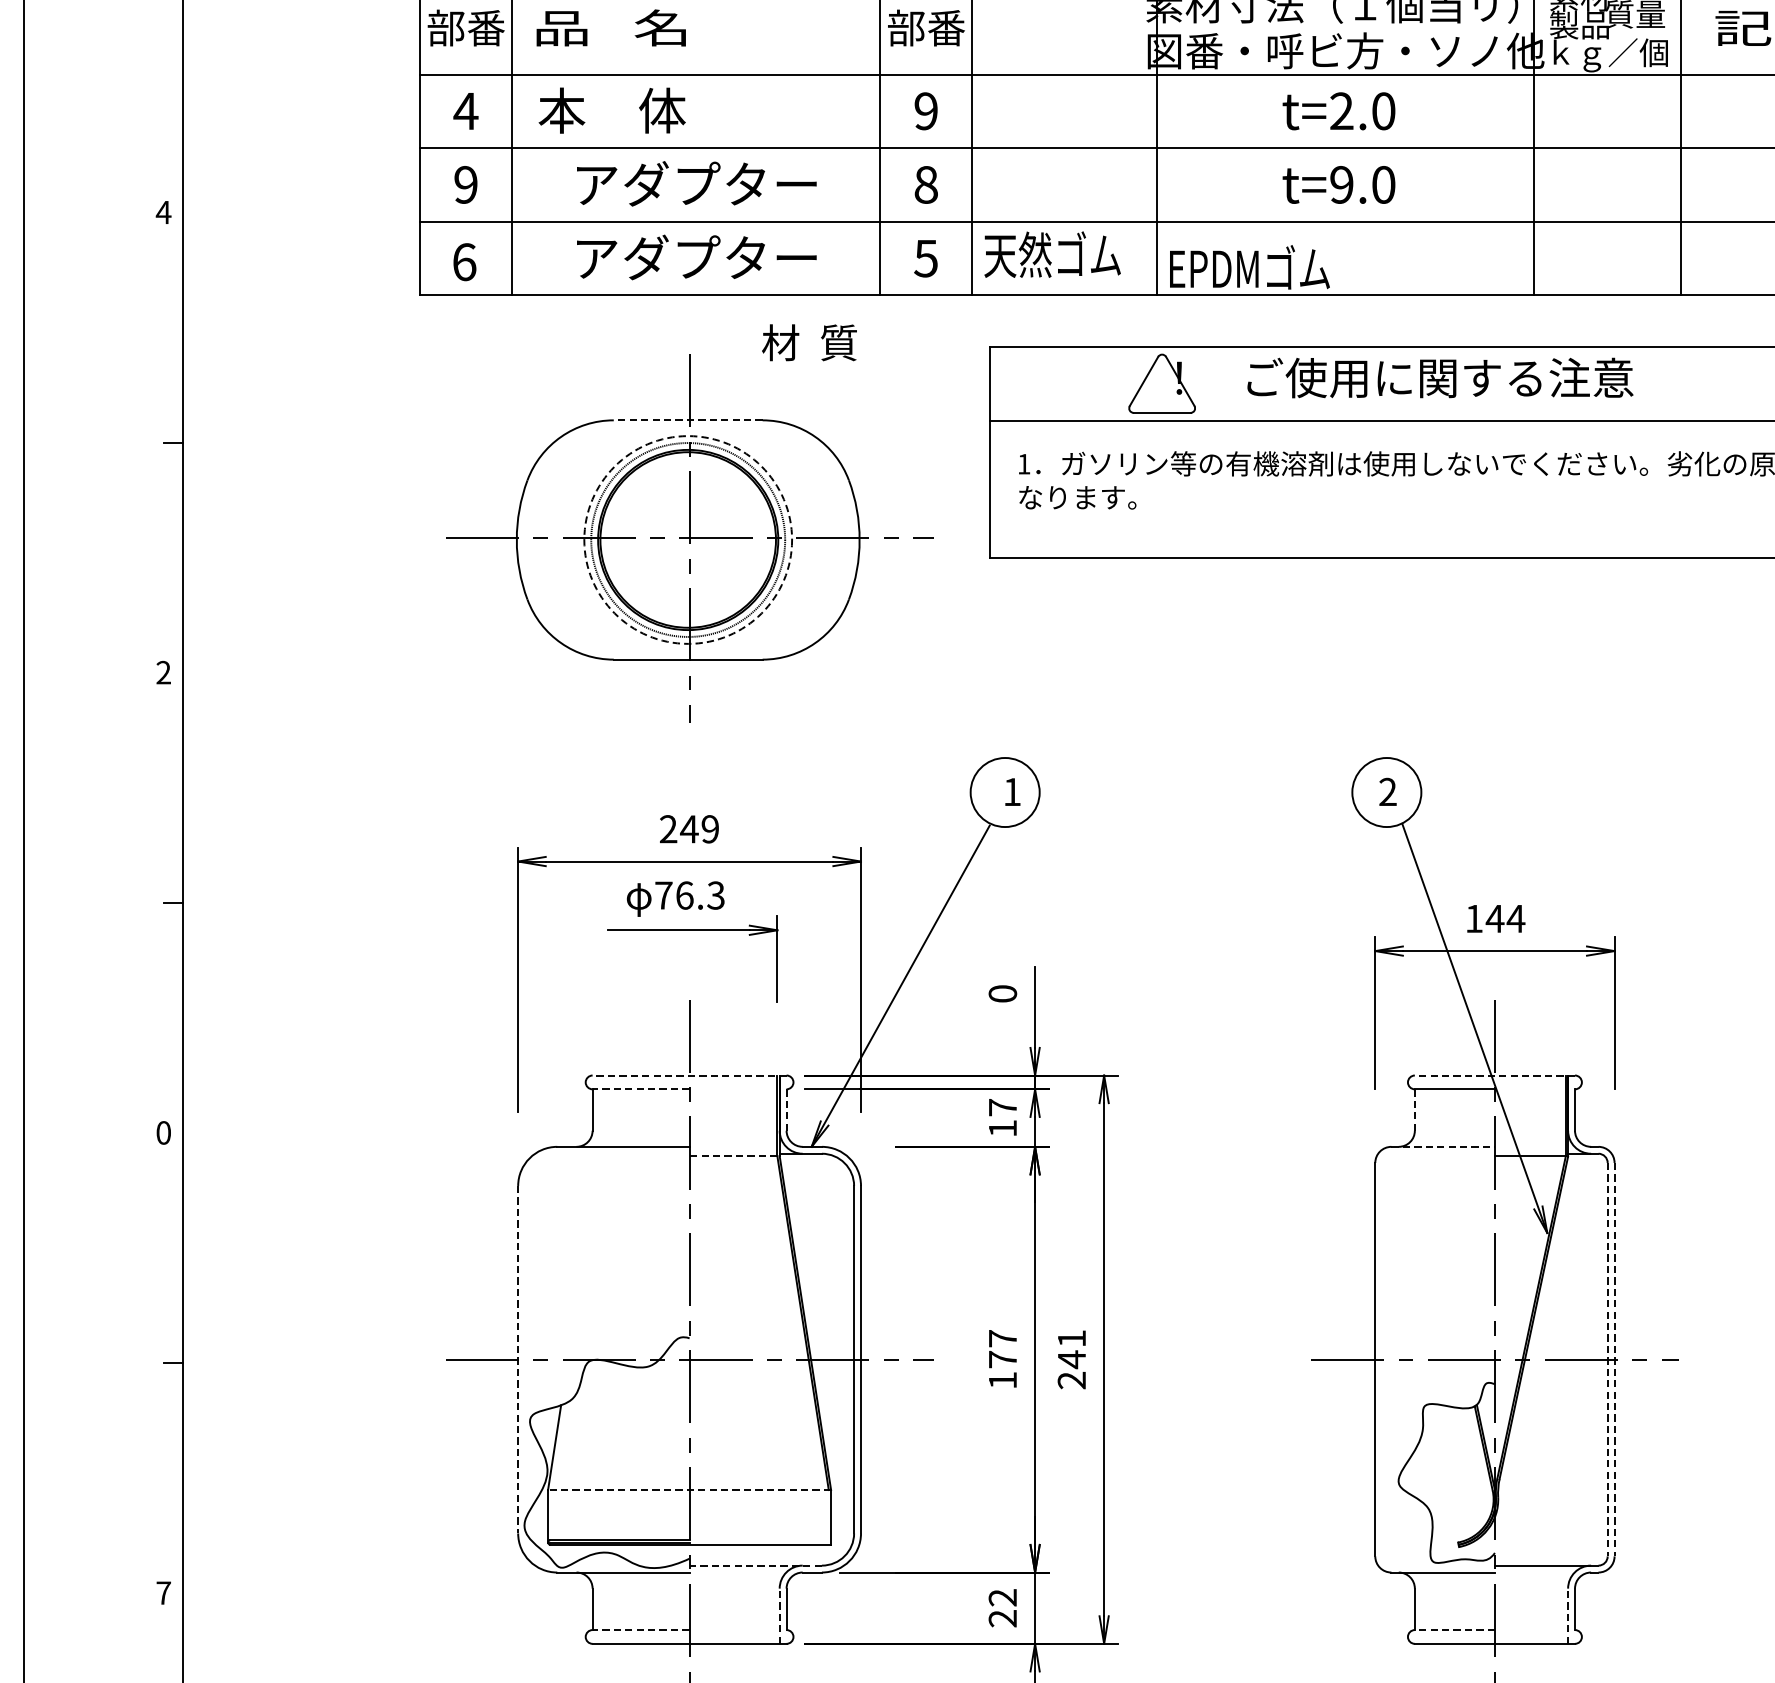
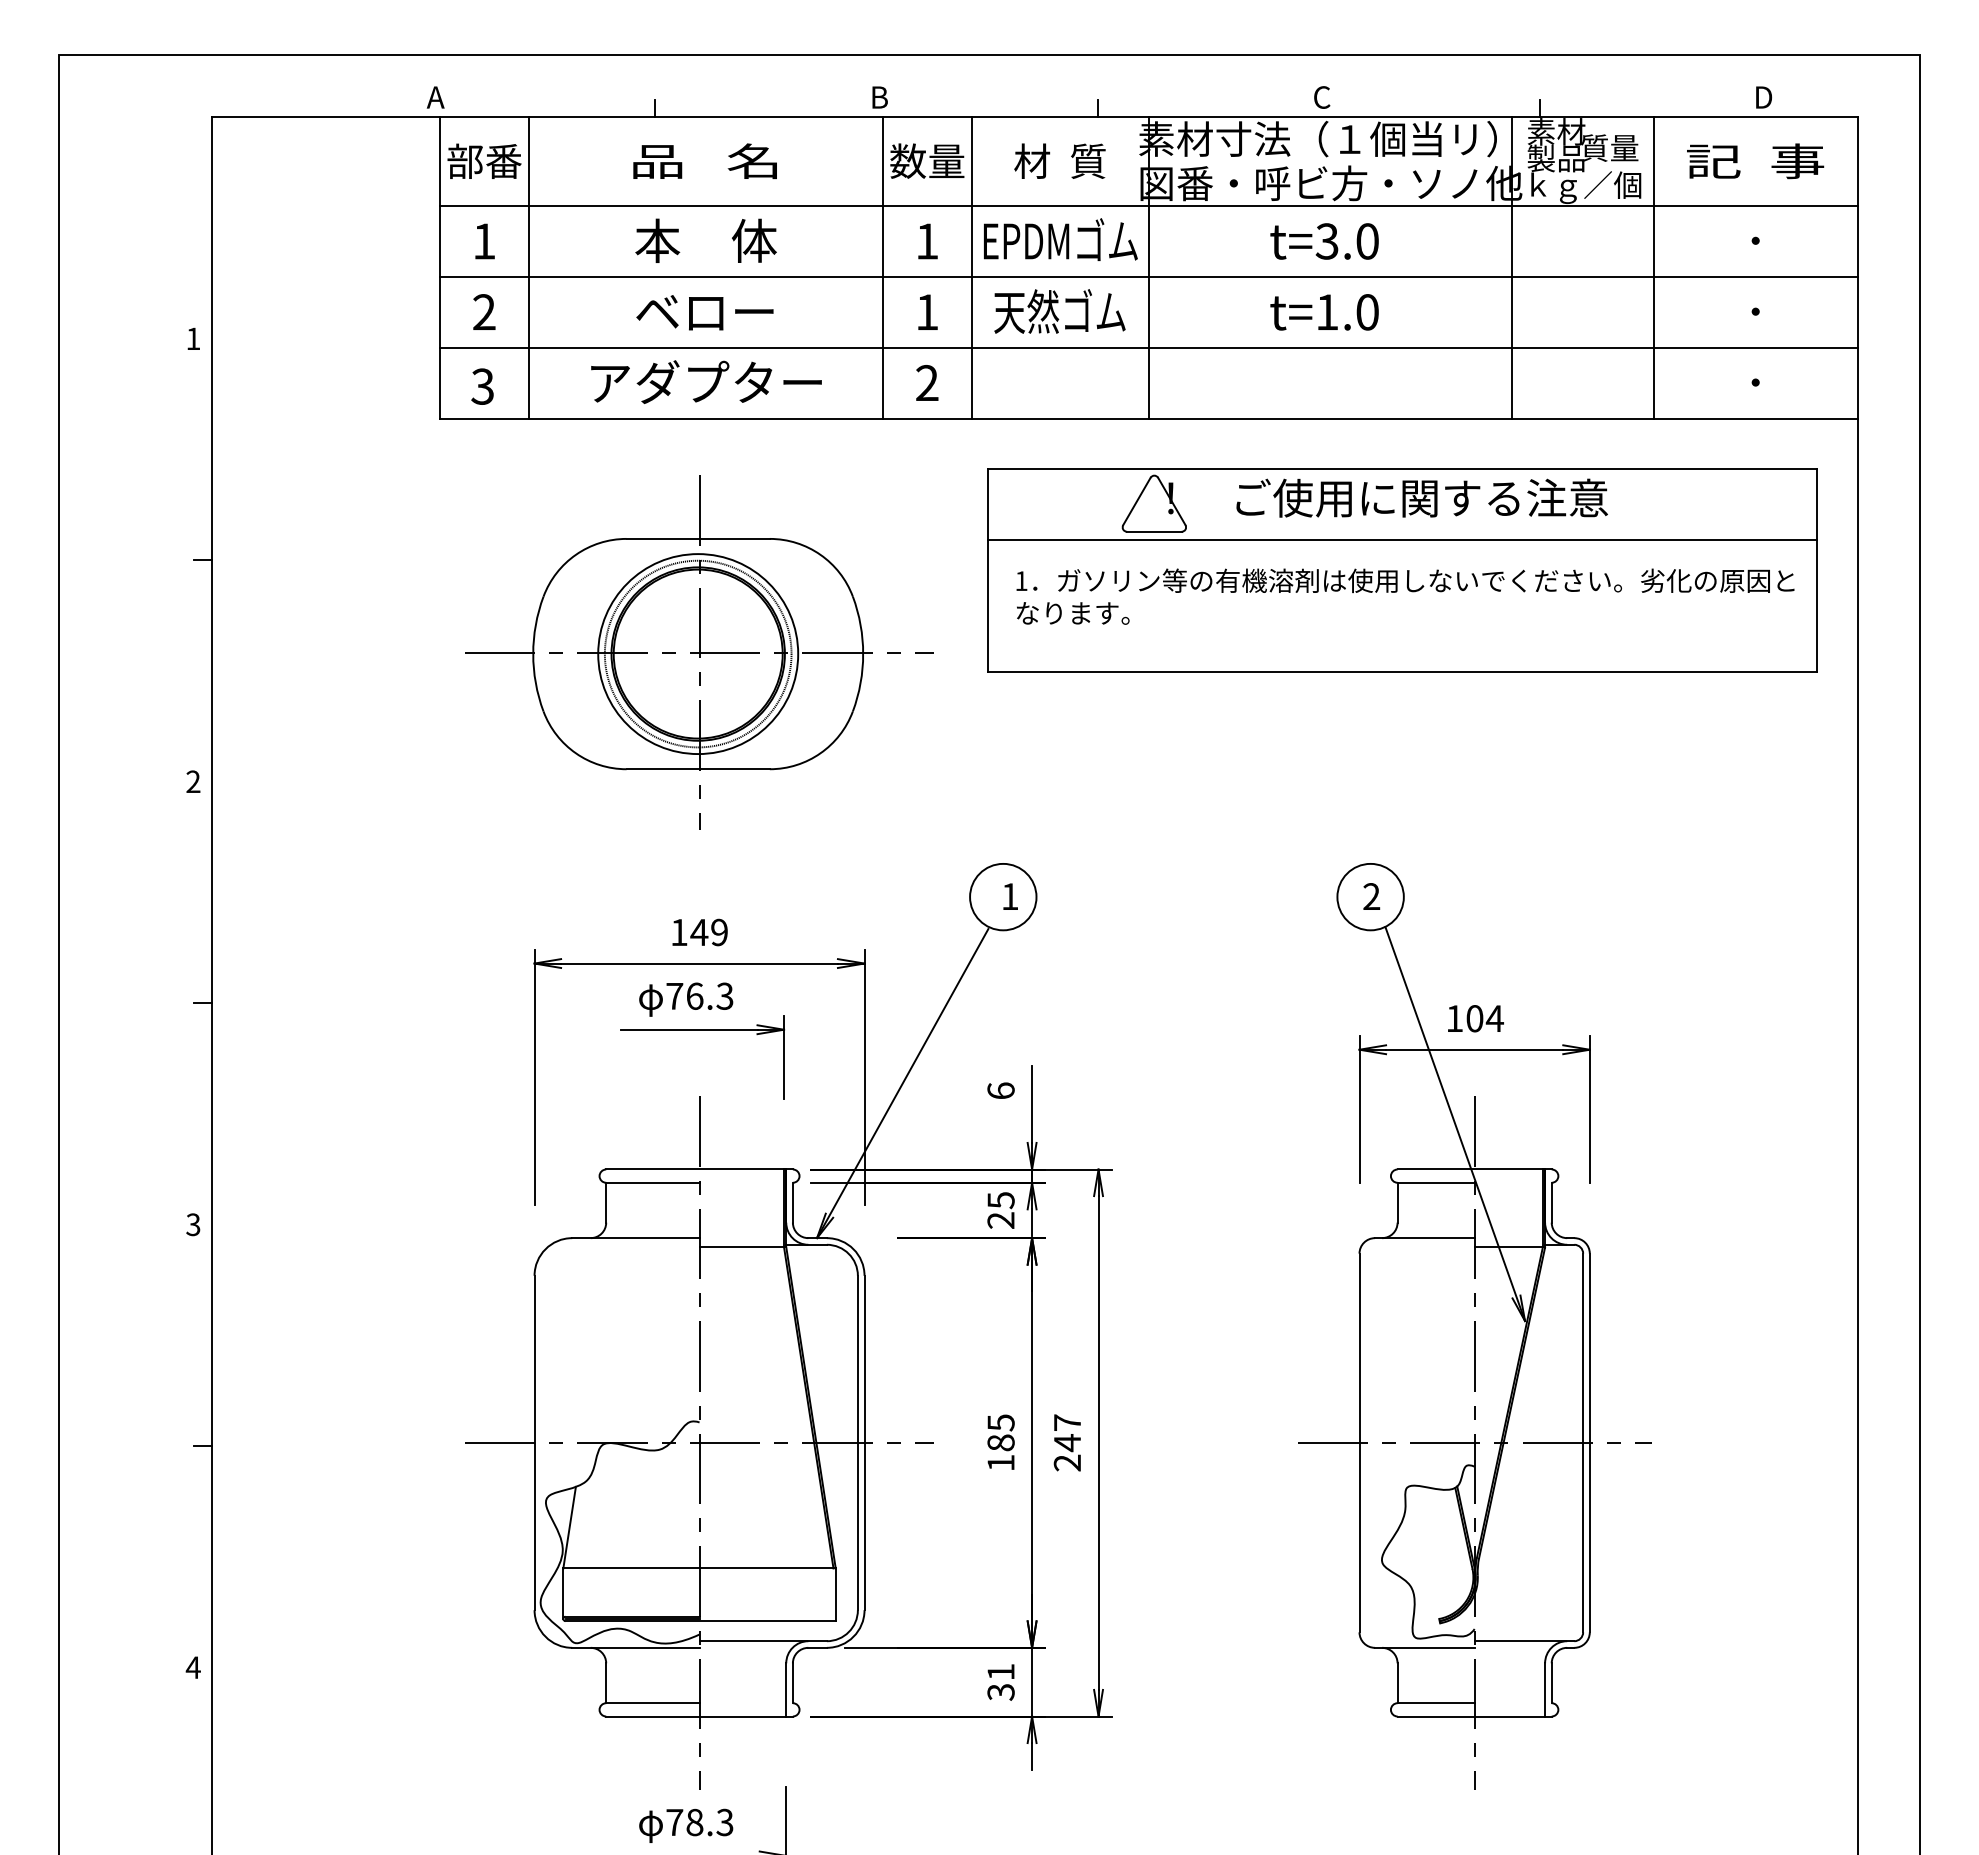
text: (926, 27) -> (927, 160), 部番 -> 数量
text: (610, 28) -> (704, 161), moved
text: (611, 110) -> (705, 240), moved
text: (466, 111) -> (484, 241), 4 -> 1
text: (926, 111) -> (927, 241), 9 -> 1
text: (1341, 111) -> (1326, 241), t=2.0 -> t=3.0
text: (696, 184) -> (706, 311), アダプター -> ベロー
text: (466, 185) -> (484, 312), 9 -> 2
text: (926, 185) -> (927, 312), 8 -> 1
text: (1342, 185) -> (1327, 312), t=9.0 -> t=1.0
text: (162, 212) -> (192, 338), 4 -> 1
text: (1052, 254) -> (1059, 311), moved
text: (925, 257) -> (926, 382), 5 -> 2
text: (464, 261) -> (482, 386), 6 -> 3
text: (1249, 267) -> (1060, 239), moved
text: (809, 341) -> (1059, 160), moved
line: (688, 419) -> (698, 538), dashed -> solid
circle: (688, 540) -> (698, 654), dashed -> solid
text: (668, 828) -> (679, 931), 249 -> 149
text: (1494, 918) -> (1474, 1018), 144 -> 104
text: (1002, 993) -> (1000, 1090), 0 -> 6
line: (689, 1075) -> (699, 1169), dashed -> solid
line: (1494, 1075) -> (1474, 1169), dashed -> solid
line: (640, 1089) -> (652, 1182), dashed -> solid
line: (786, 1109) -> (792, 1202), dashed -> solid
line: (1414, 1109) -> (1397, 1202), dashed -> solid
text: (1002, 1118) -> (1000, 1210), 17 -> 25
text: (163, 1132) -> (193, 1224), 0 -> 3
line: (1442, 1147) -> (1424, 1238), dashed -> solid
line: (733, 1156) -> (741, 1247), dashed -> solid
text: (1071, 1338) -> (1067, 1422), 241 -> 247
text: (1002, 1348) -> (1000, 1432), 177 -> 185
line: (518, 1360) -> (534, 1443), dashed -> solid
line: (1608, 1360) -> (1583, 1443), dashed -> solid
line: (1614, 1360) -> (1589, 1443), dashed -> solid
line: (689, 1490) -> (699, 1568), dashed -> solid
line: (756, 1565) -> (763, 1641), dashed -> solid
text: (162, 1592) -> (192, 1667), 7 -> 4
text: (1002, 1607) -> (1000, 1681), 22 -> 31
line: (779, 1615) -> (786, 1689), dashed -> solid
line: (1568, 1615) -> (1545, 1689), dashed -> solid
line: (640, 1630) -> (652, 1703), dashed -> solid
line: (1455, 1630) -> (1436, 1703), dashed -> solid

